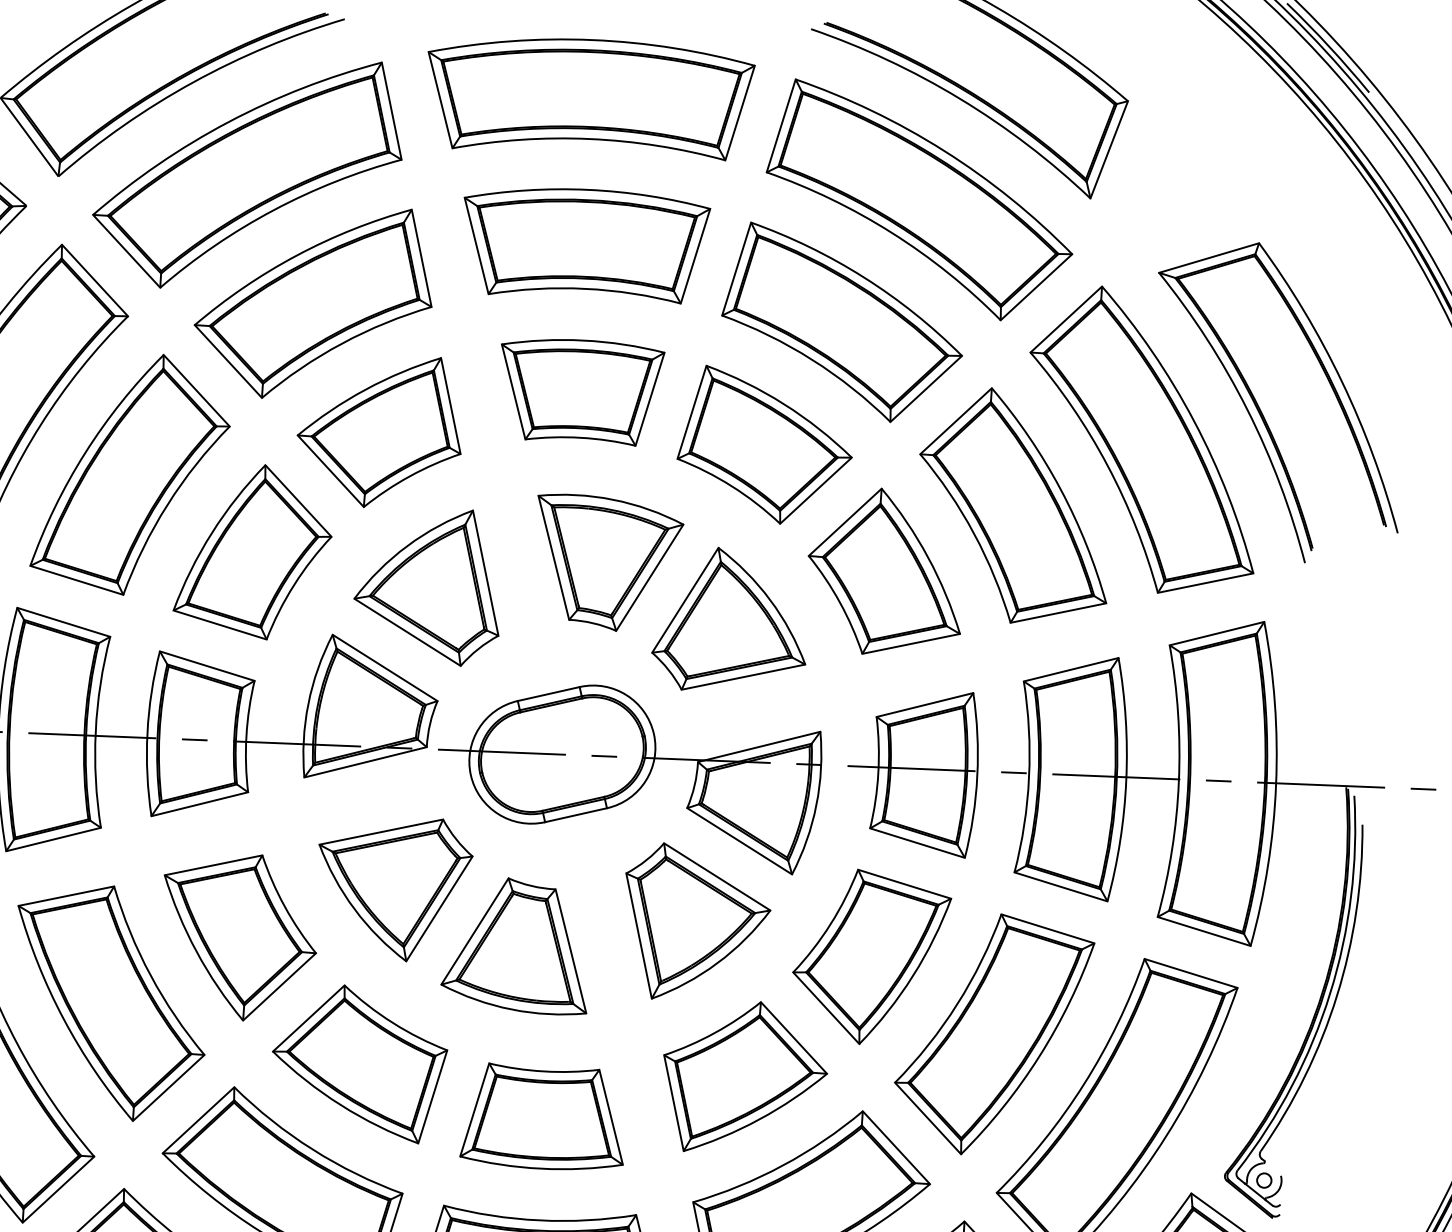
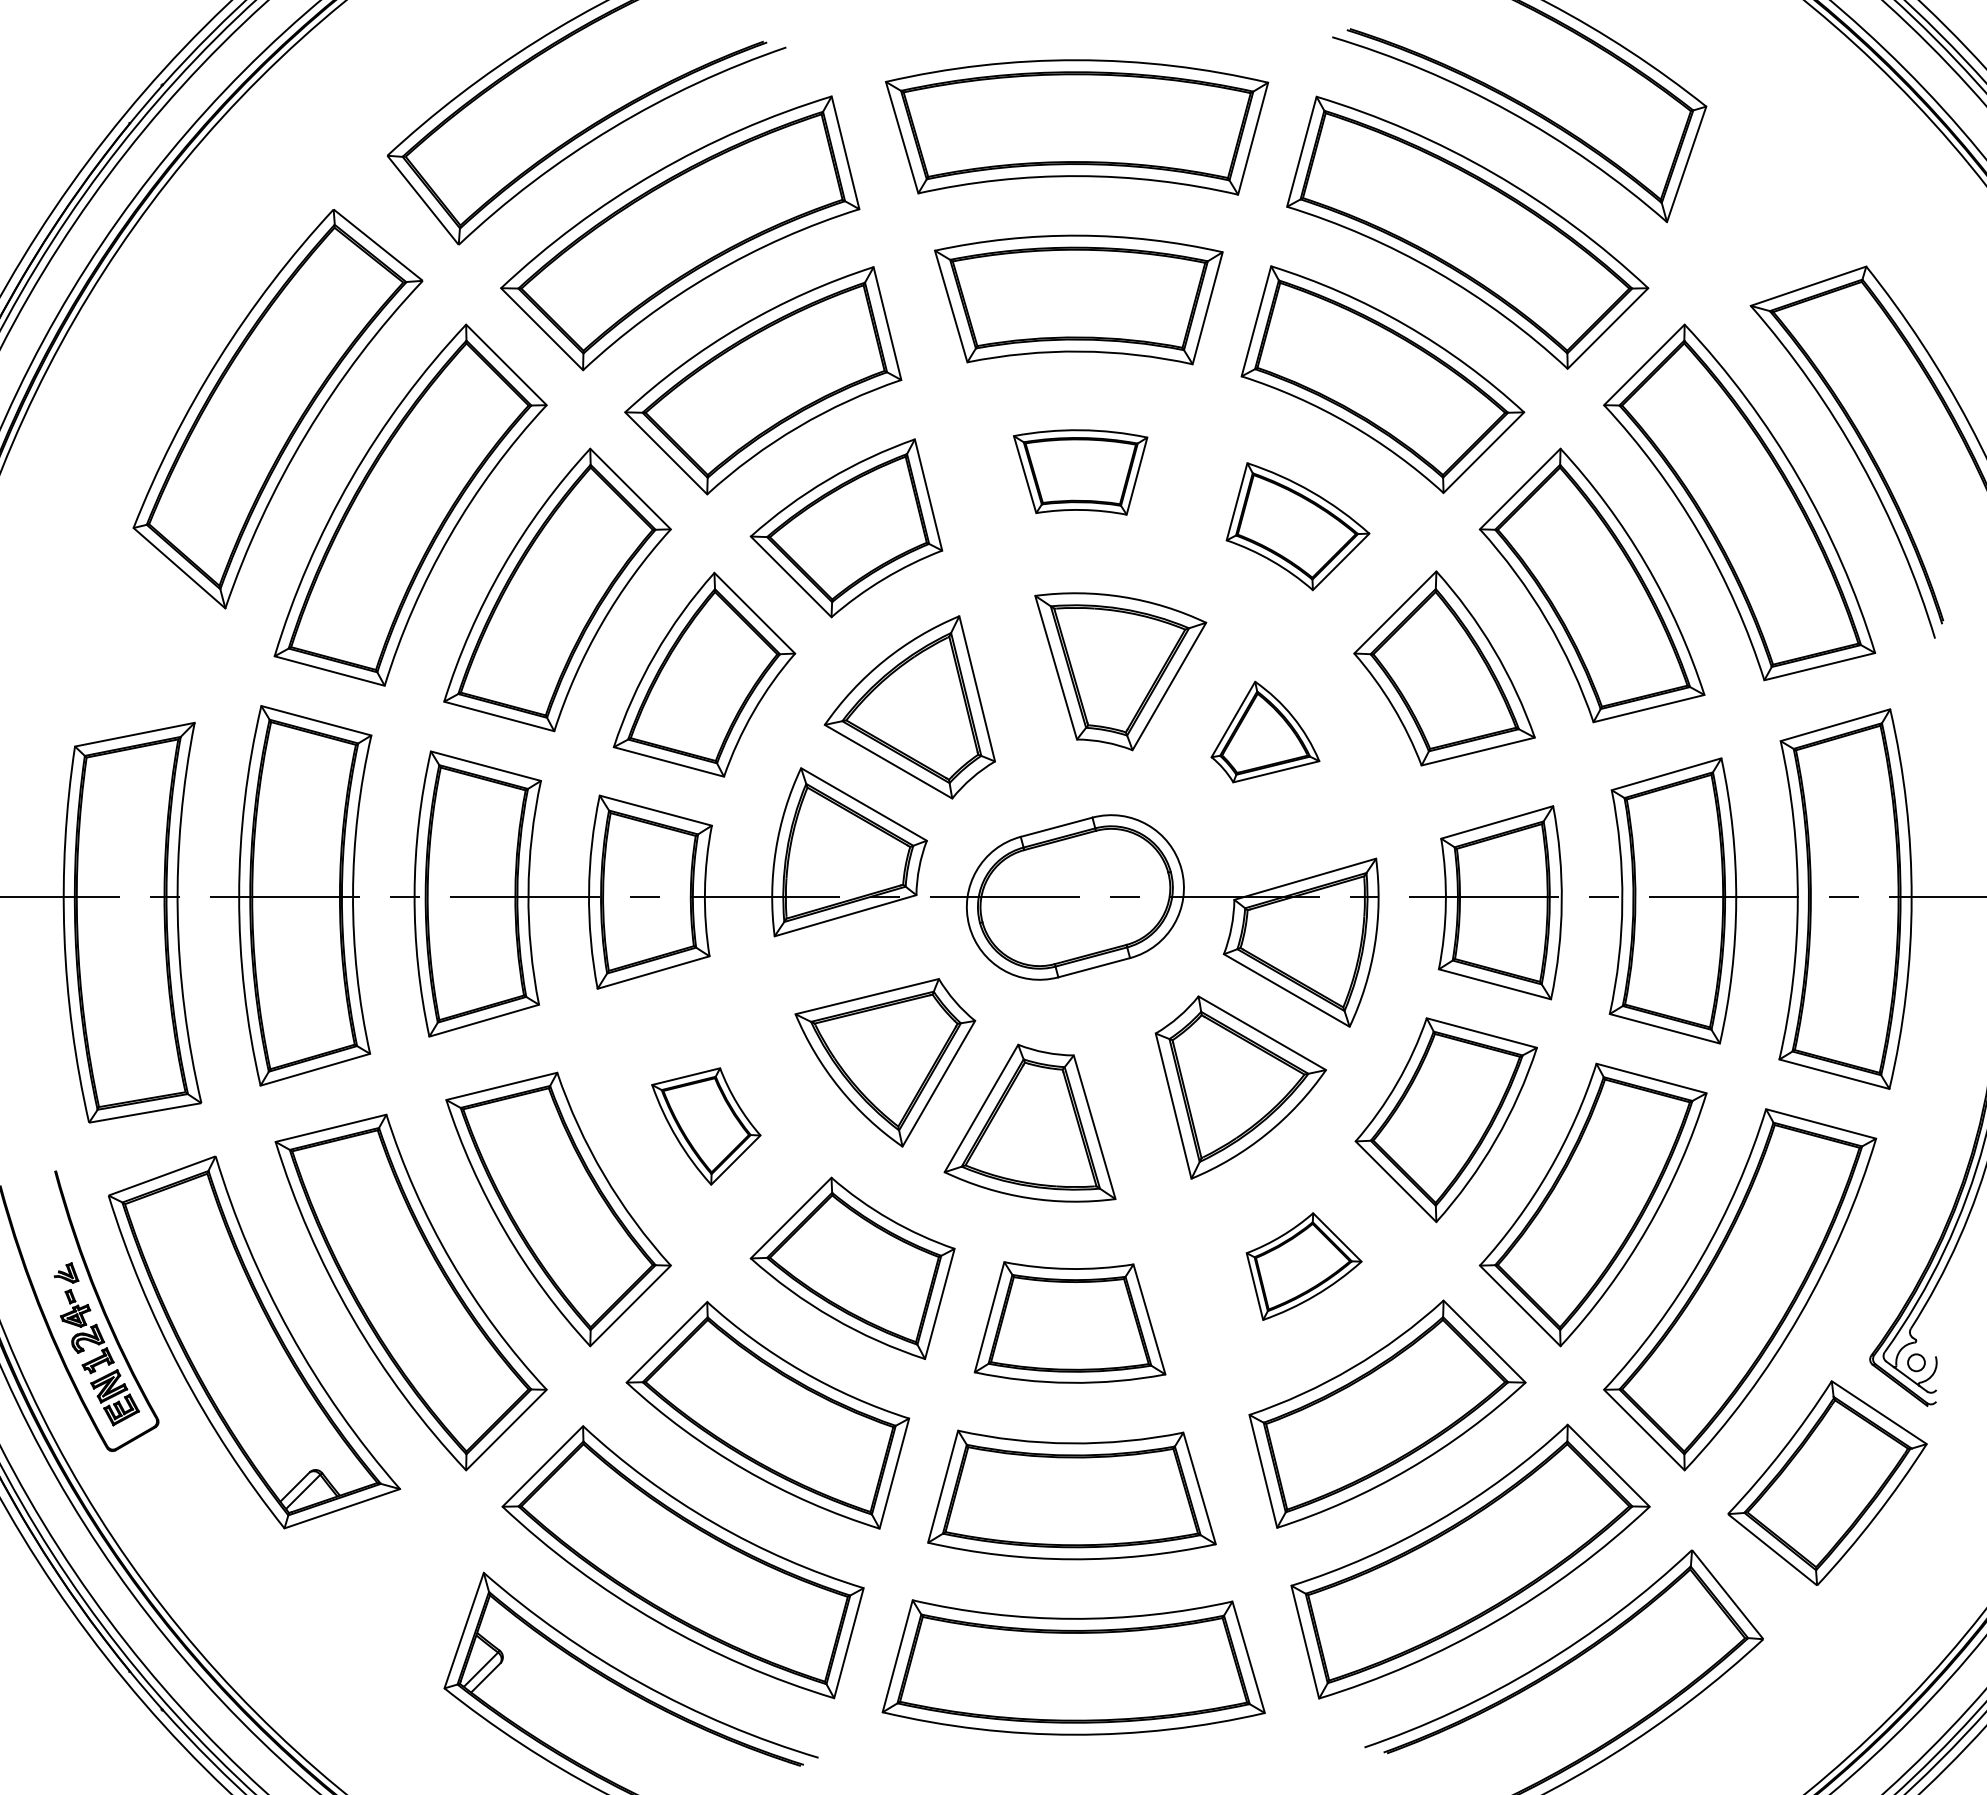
part: (581, 392) -> (1080, 472), size x0.7
part: (764, 445) -> (1297, 526), size x0.7
part: (730, 619) -> (1265, 731), size x0.6
part: (239, 937) -> (706, 1126), size x0.6
part: (744, 1077) -> (1303, 1266), size x0.6

